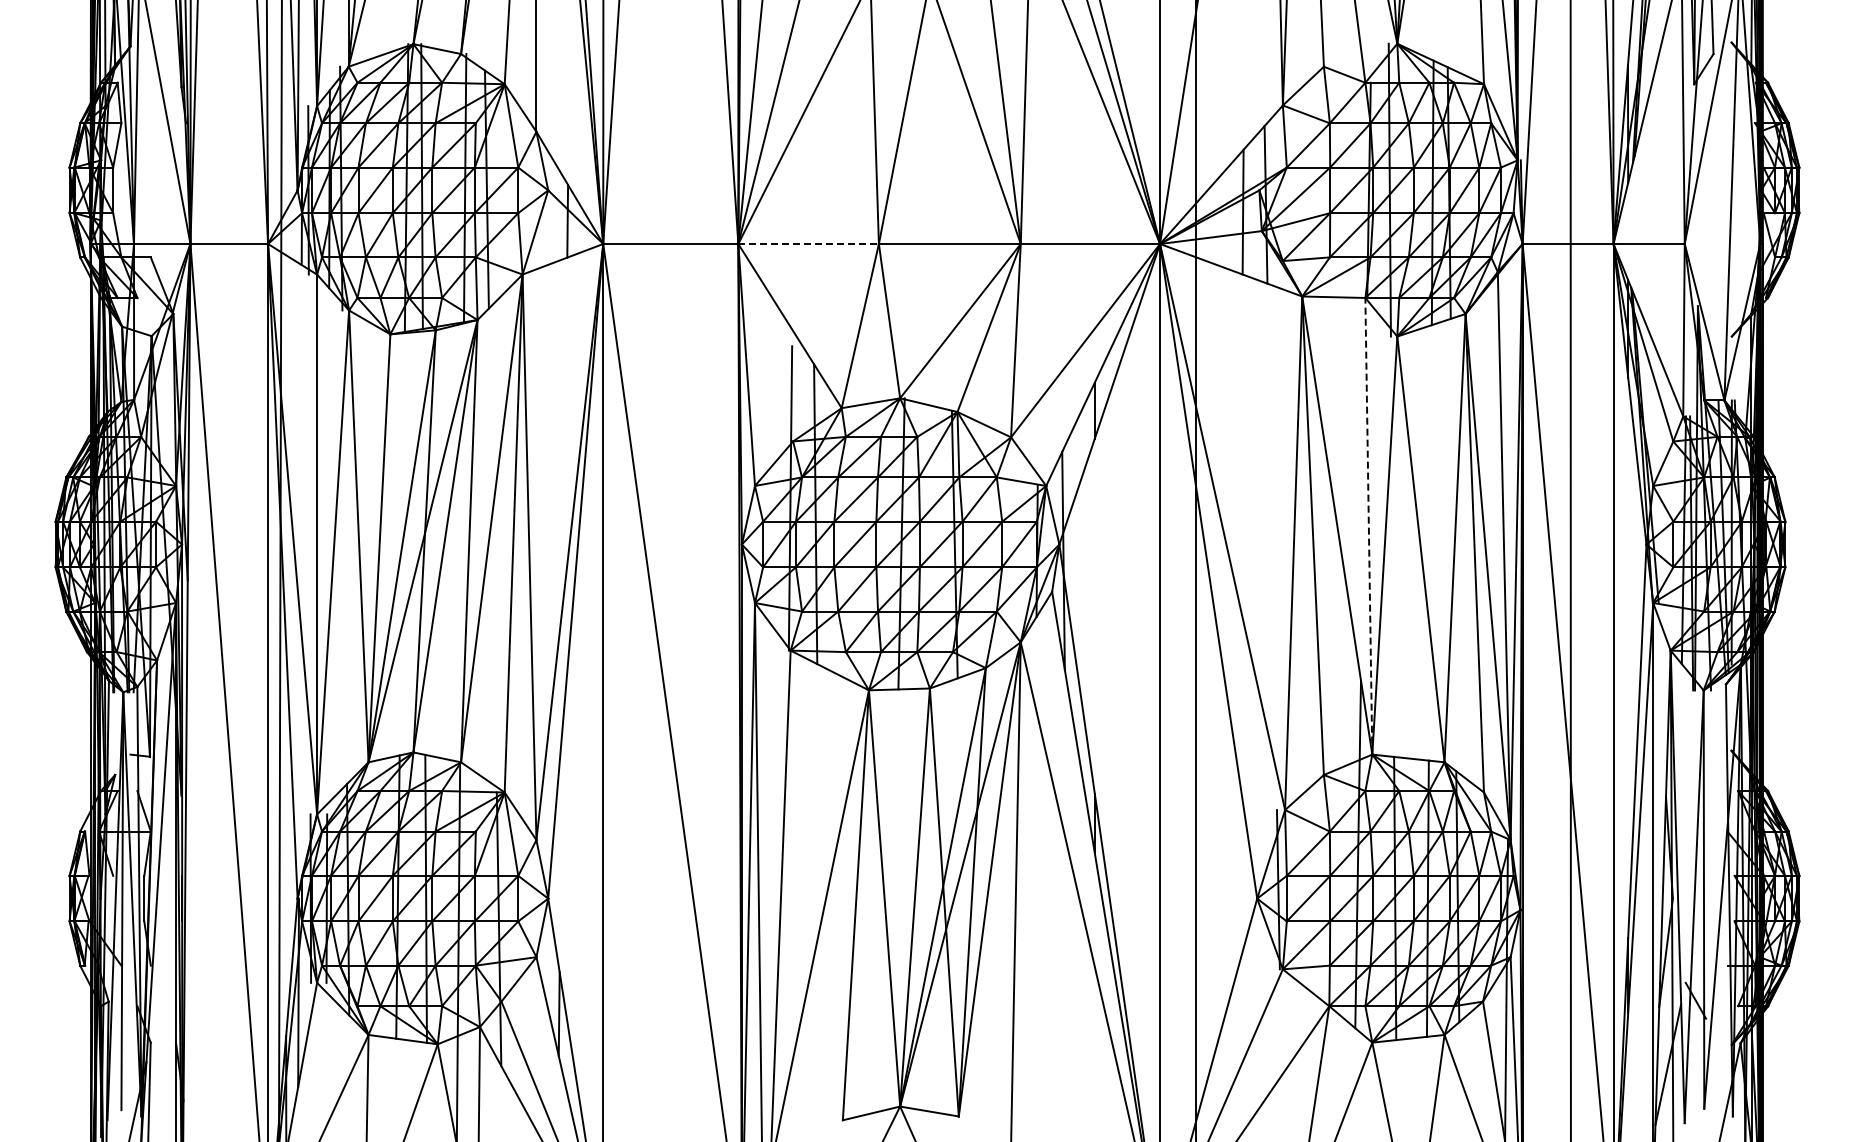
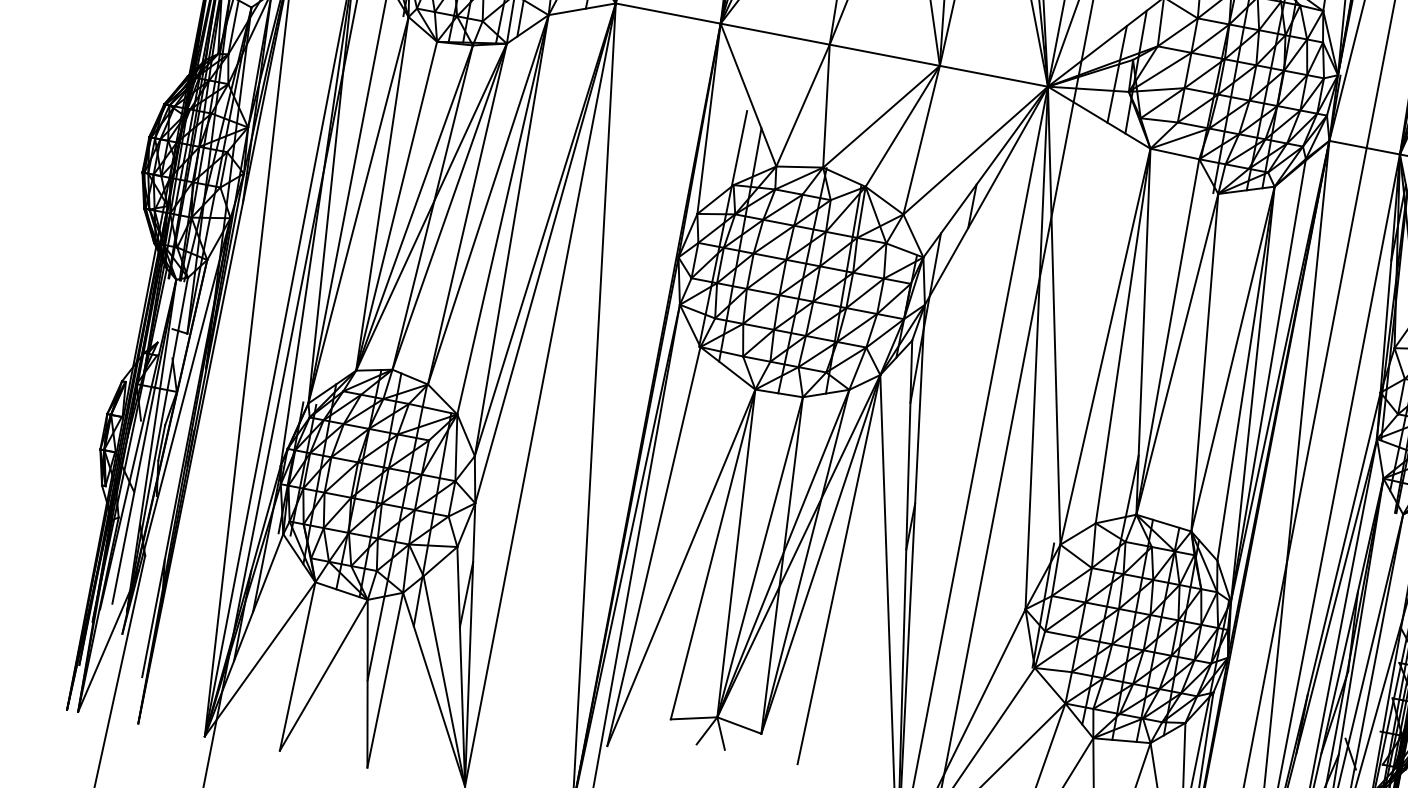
line: (809, 244) -> (775, 34), dashed -> solid
line: (1368, 525) -> (1167, 336), dashed -> solid

